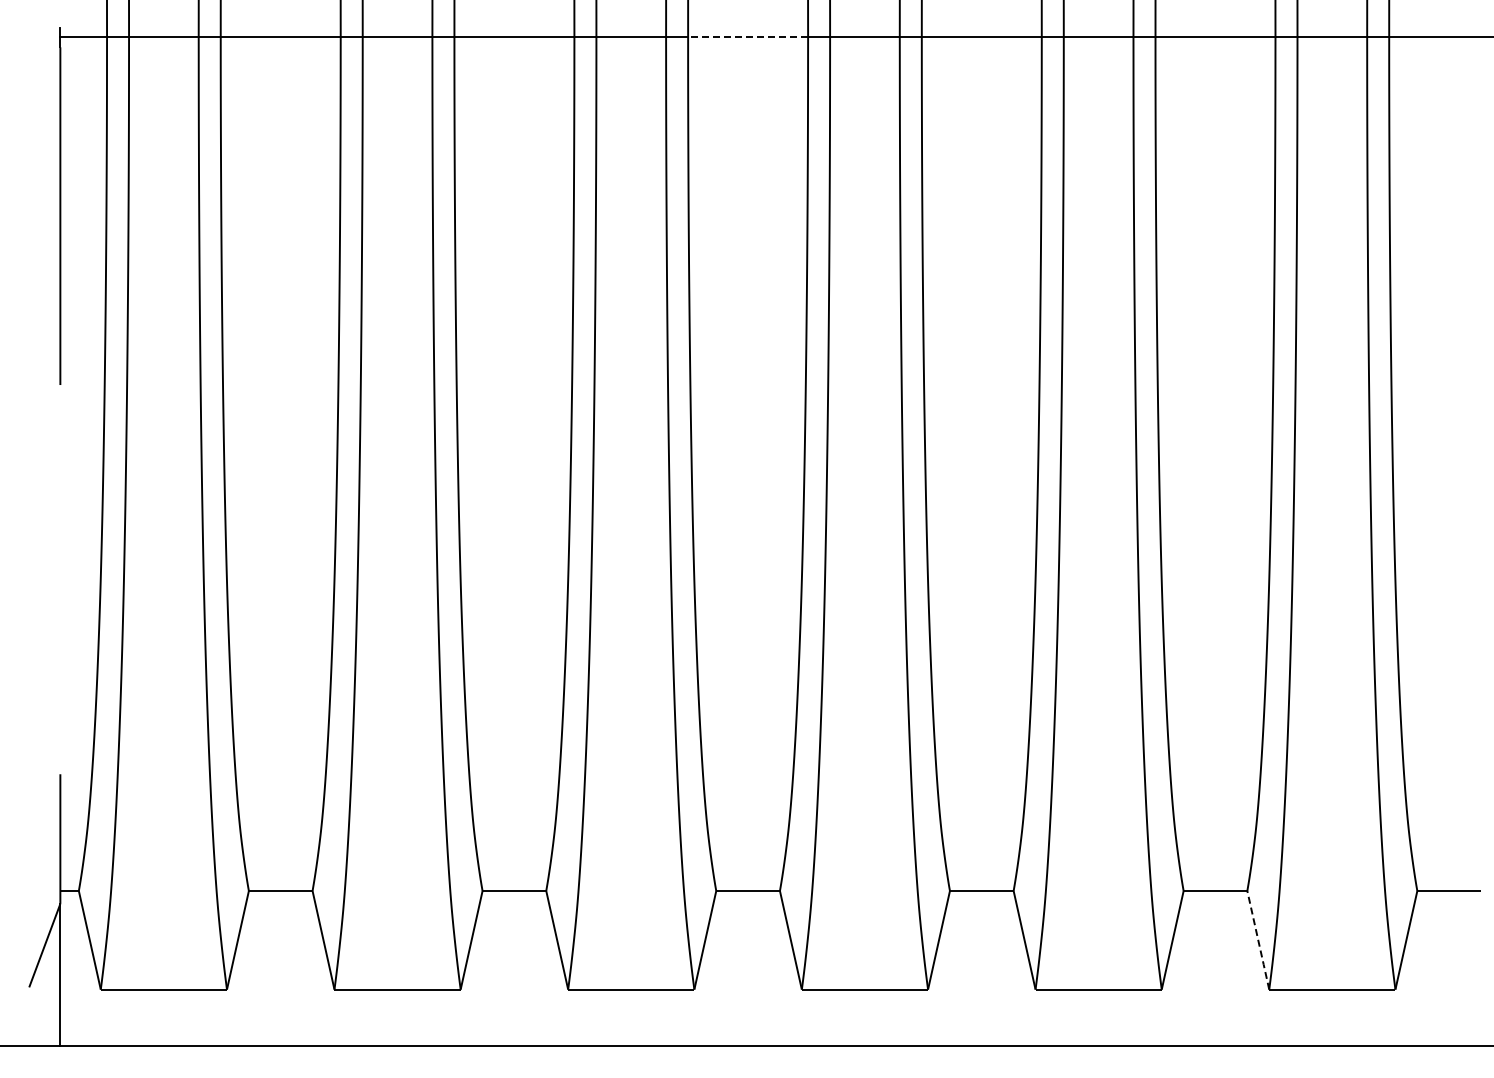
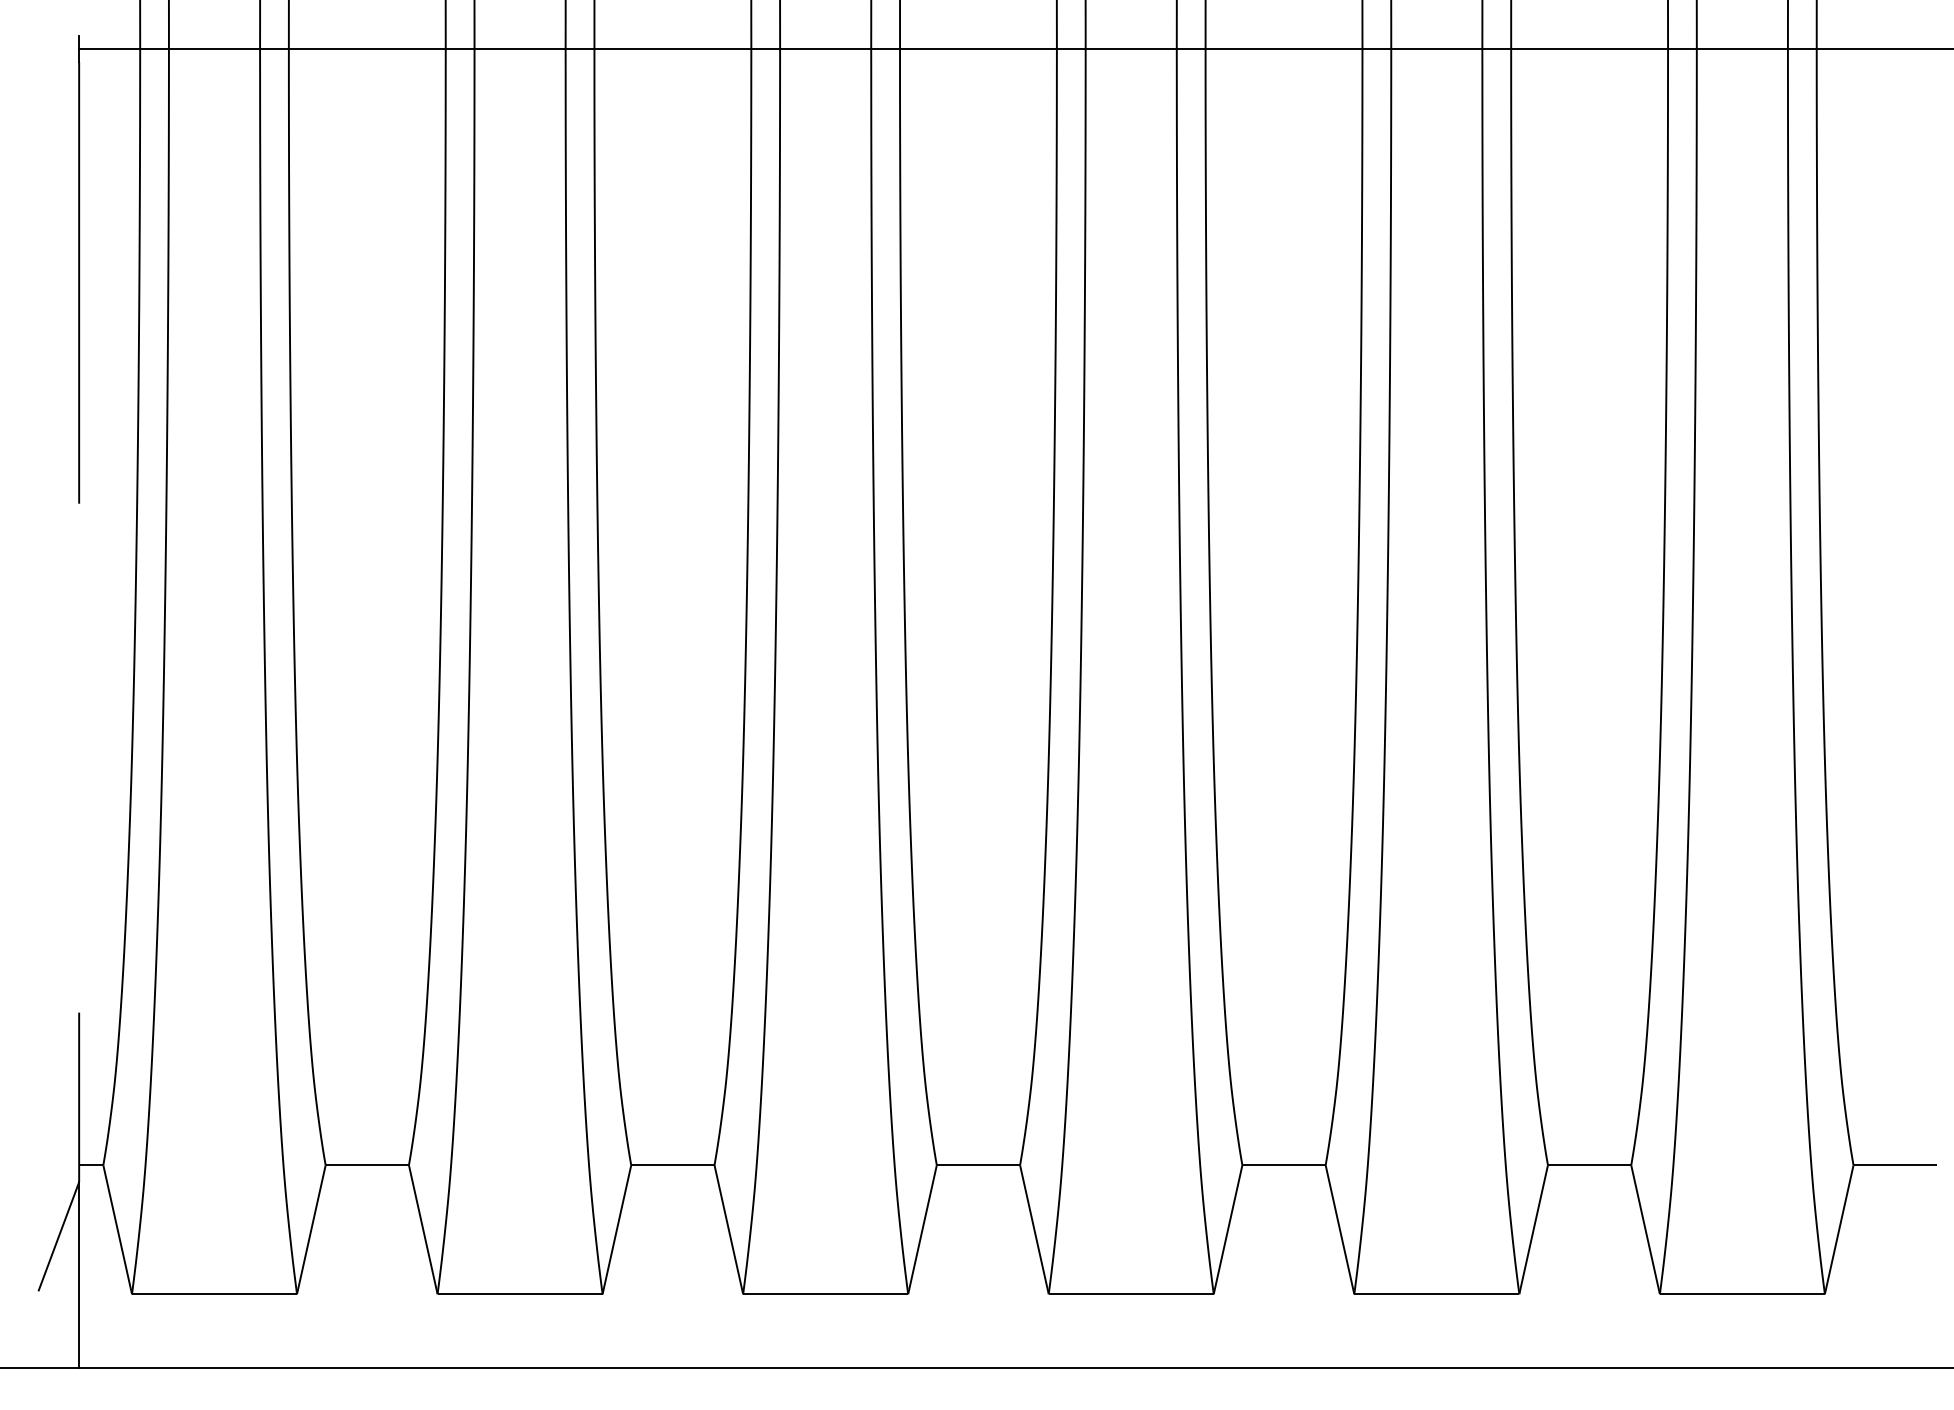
line: (748, 37) -> (978, 49), dashed -> solid
line: (1258, 939) -> (1645, 1228), dashed -> solid

